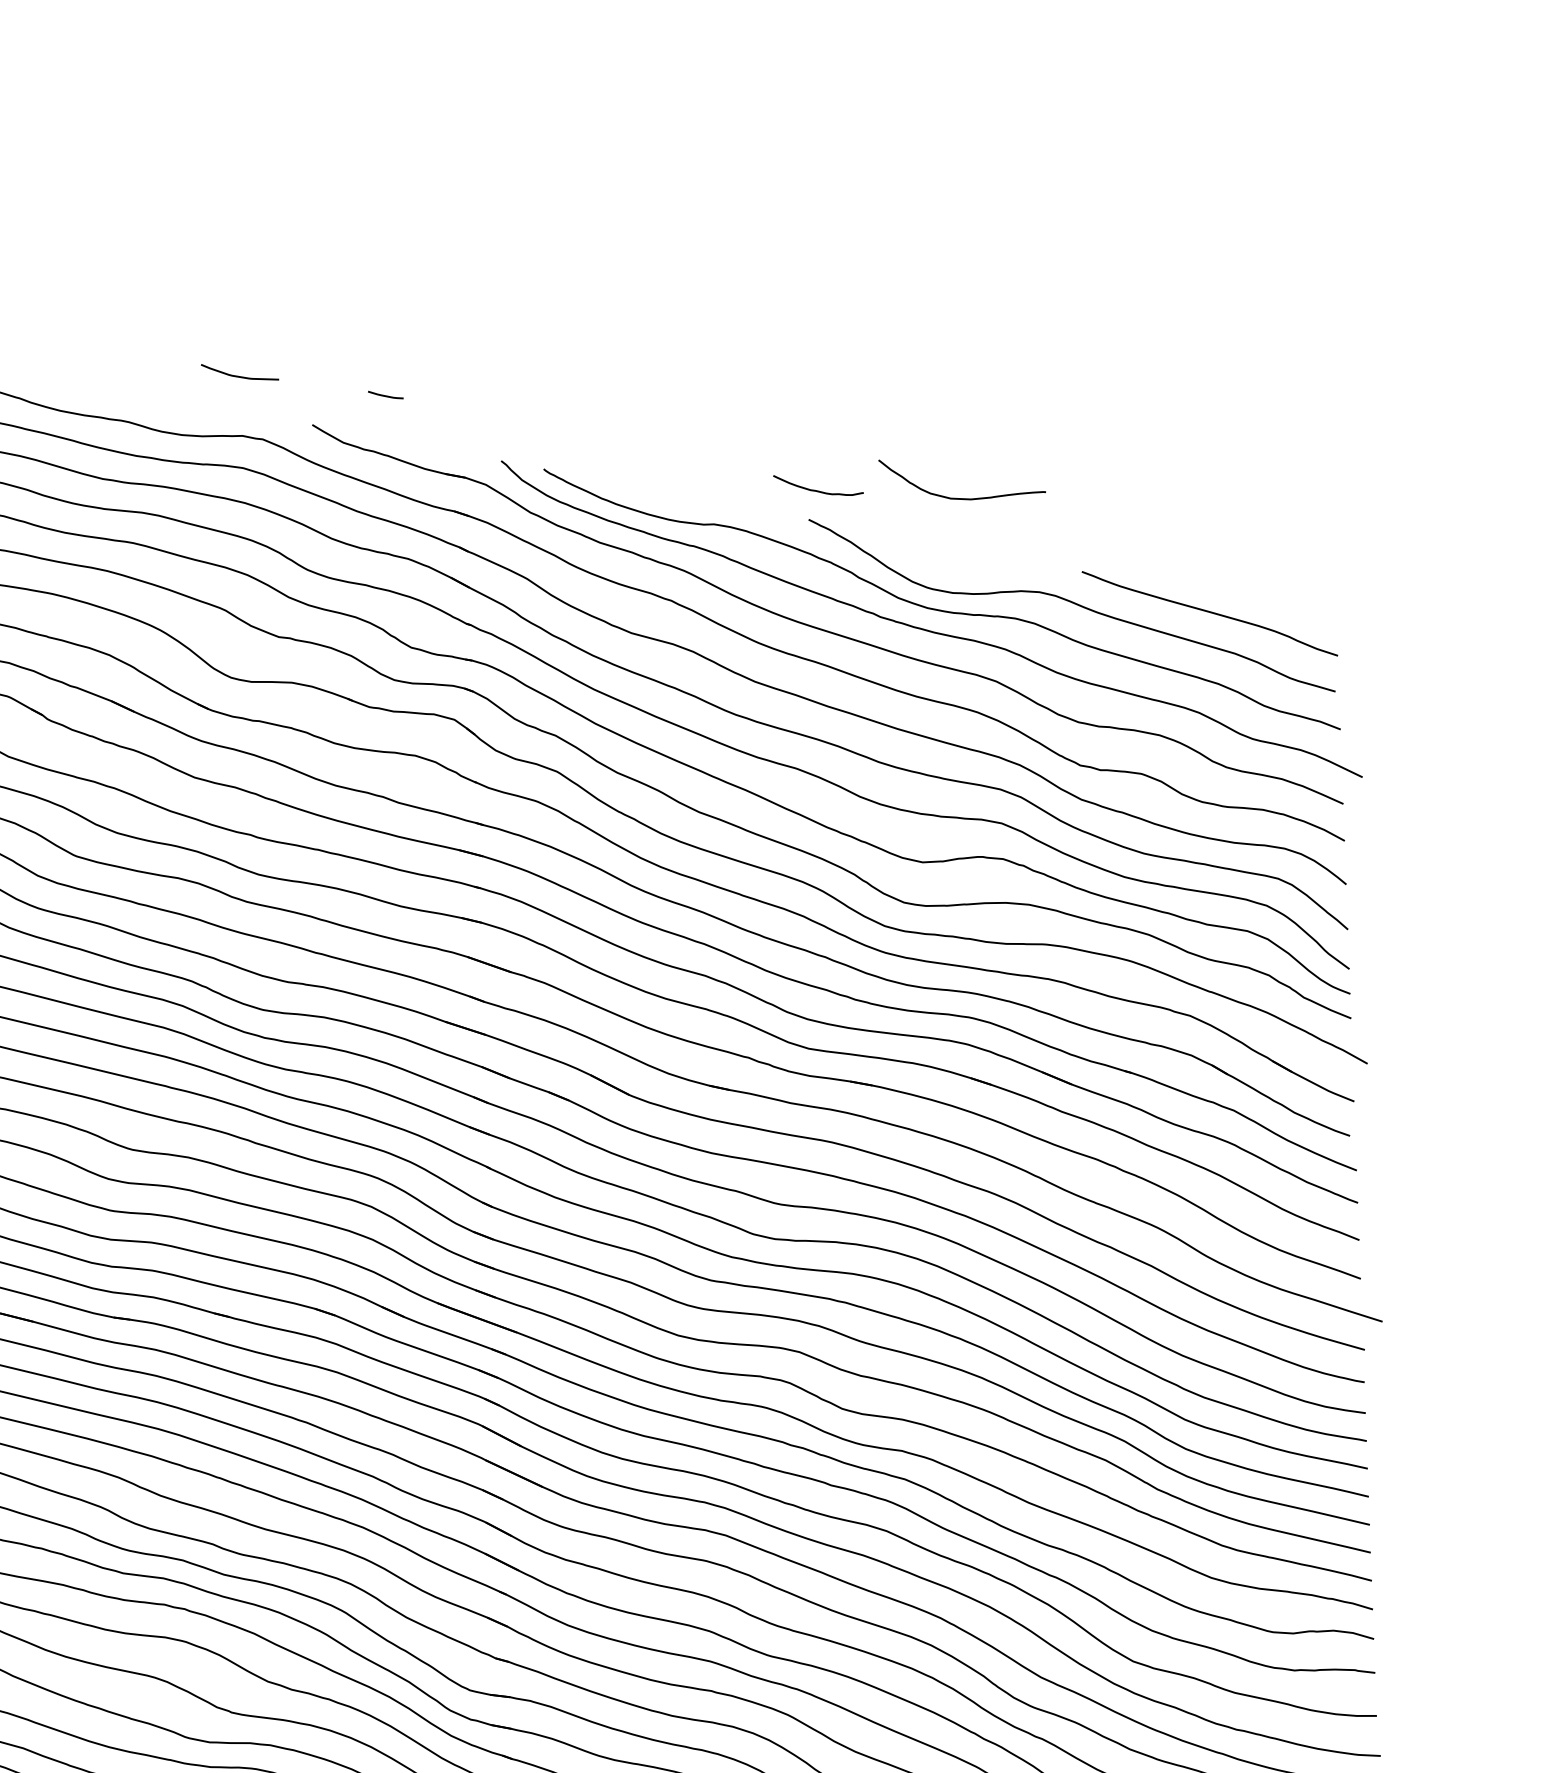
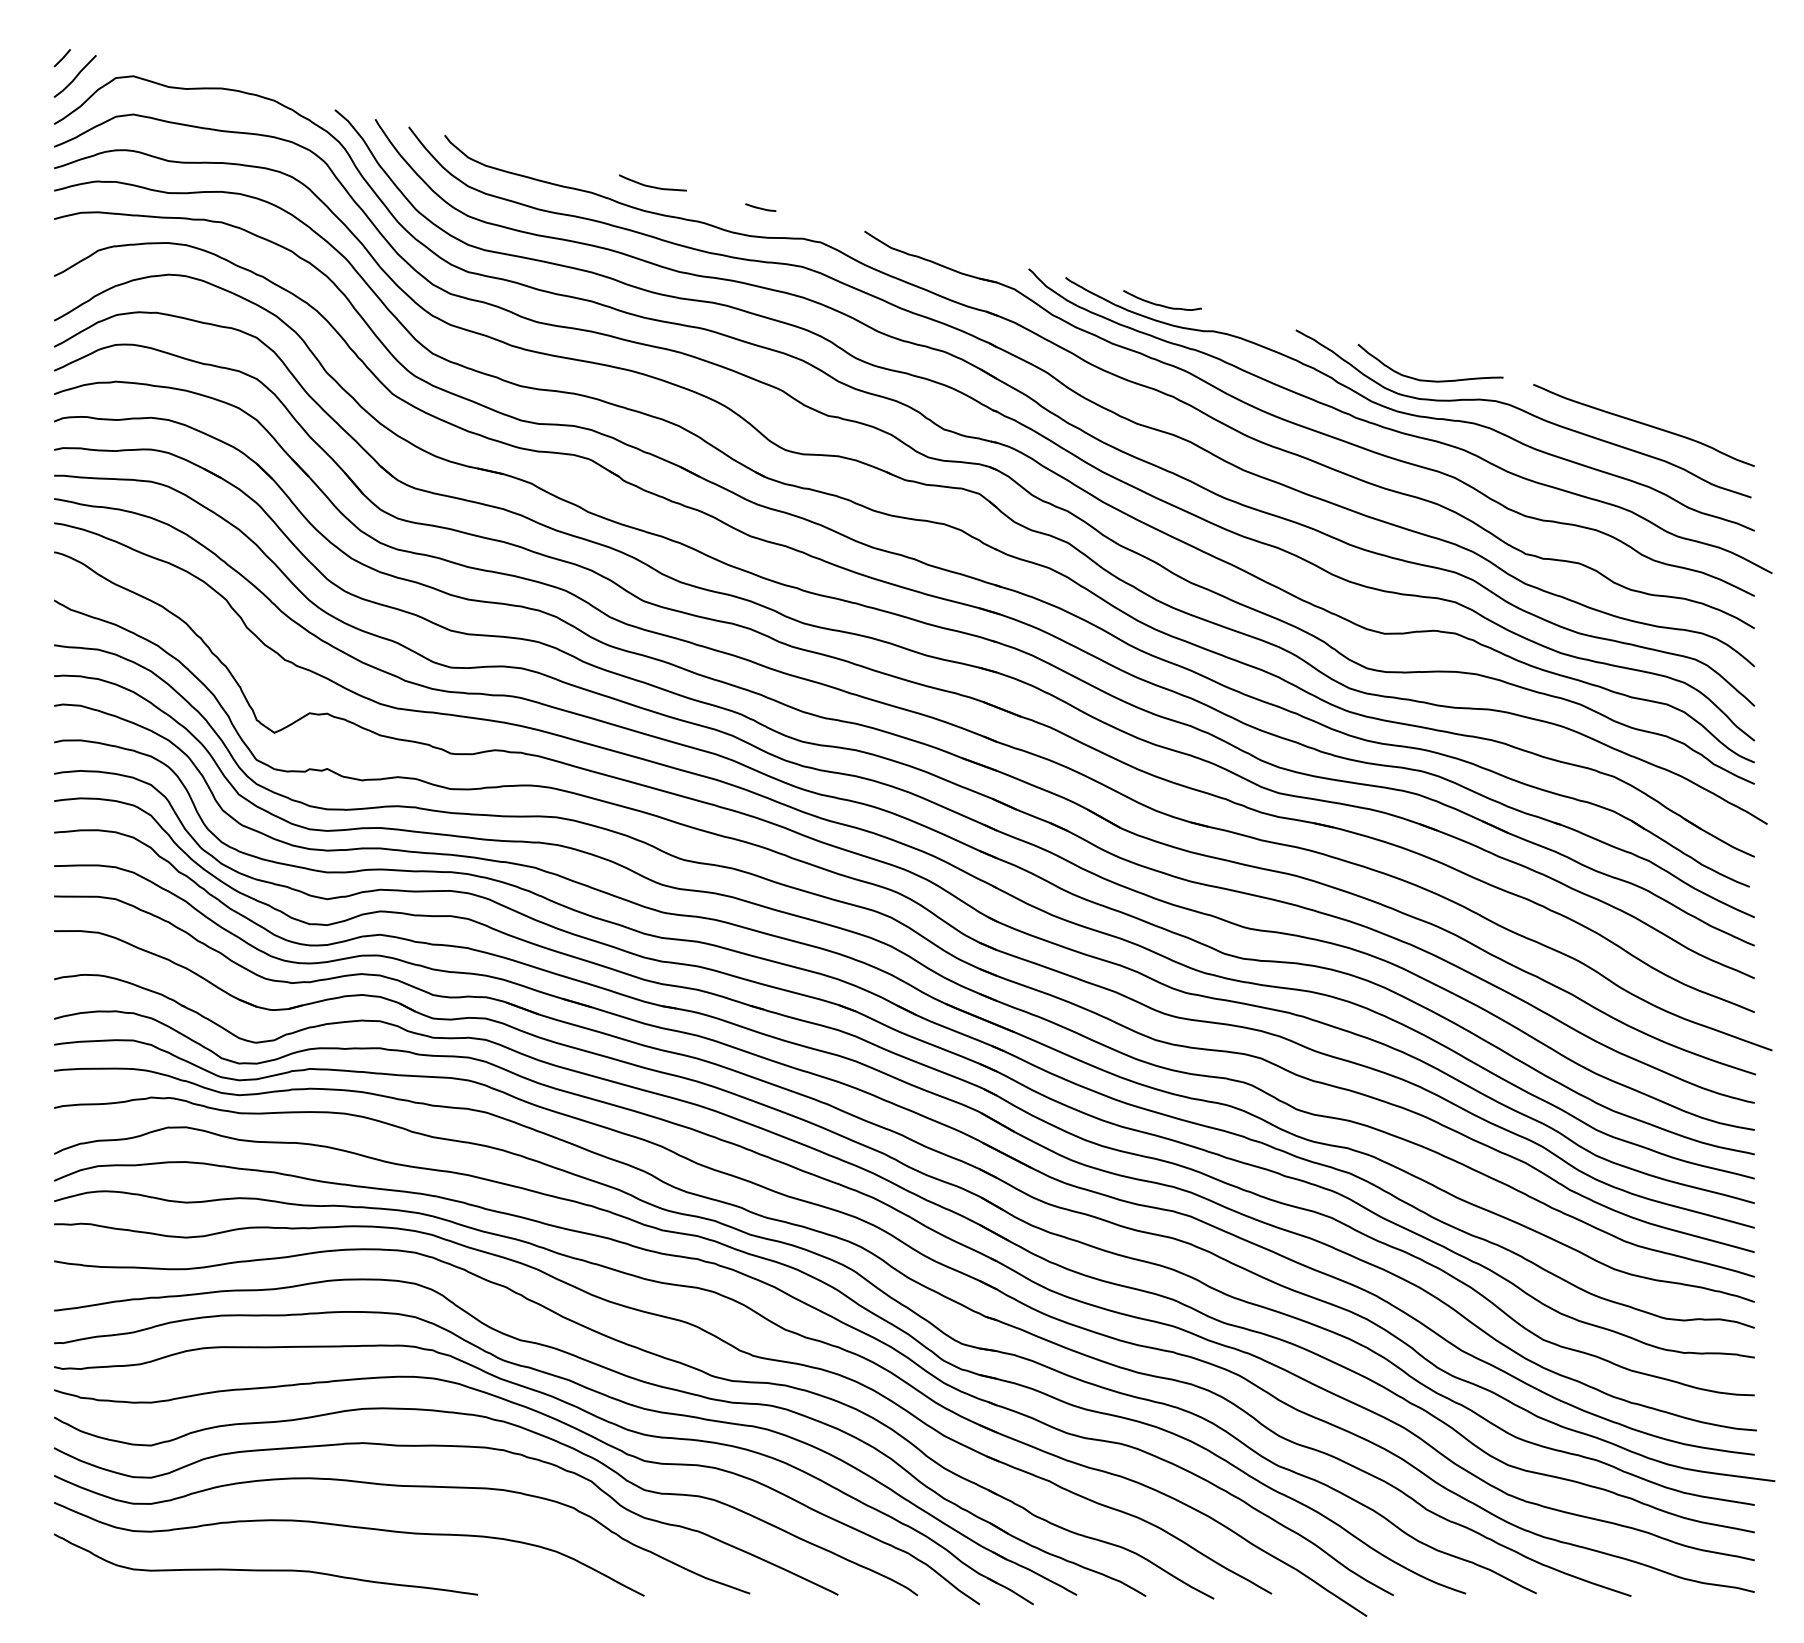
curve: (237, 375) -> (650, 185), moved
line: (385, 394) -> (760, 207), moved
curve: (817, 489) -> (1161, 304), moved
curve: (957, 497) -> (1425, 379), moved

